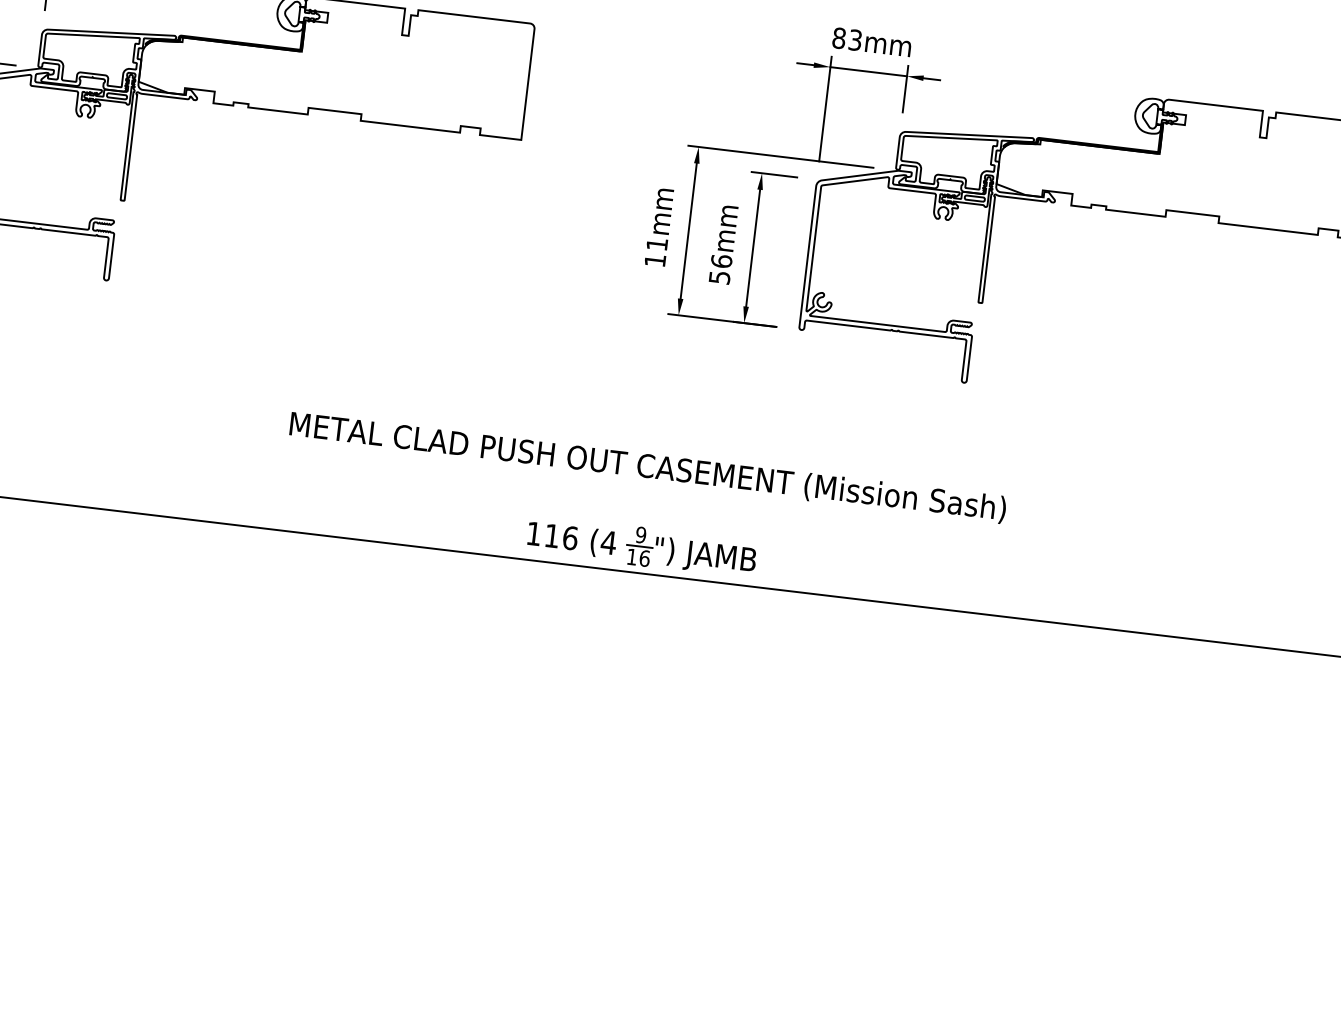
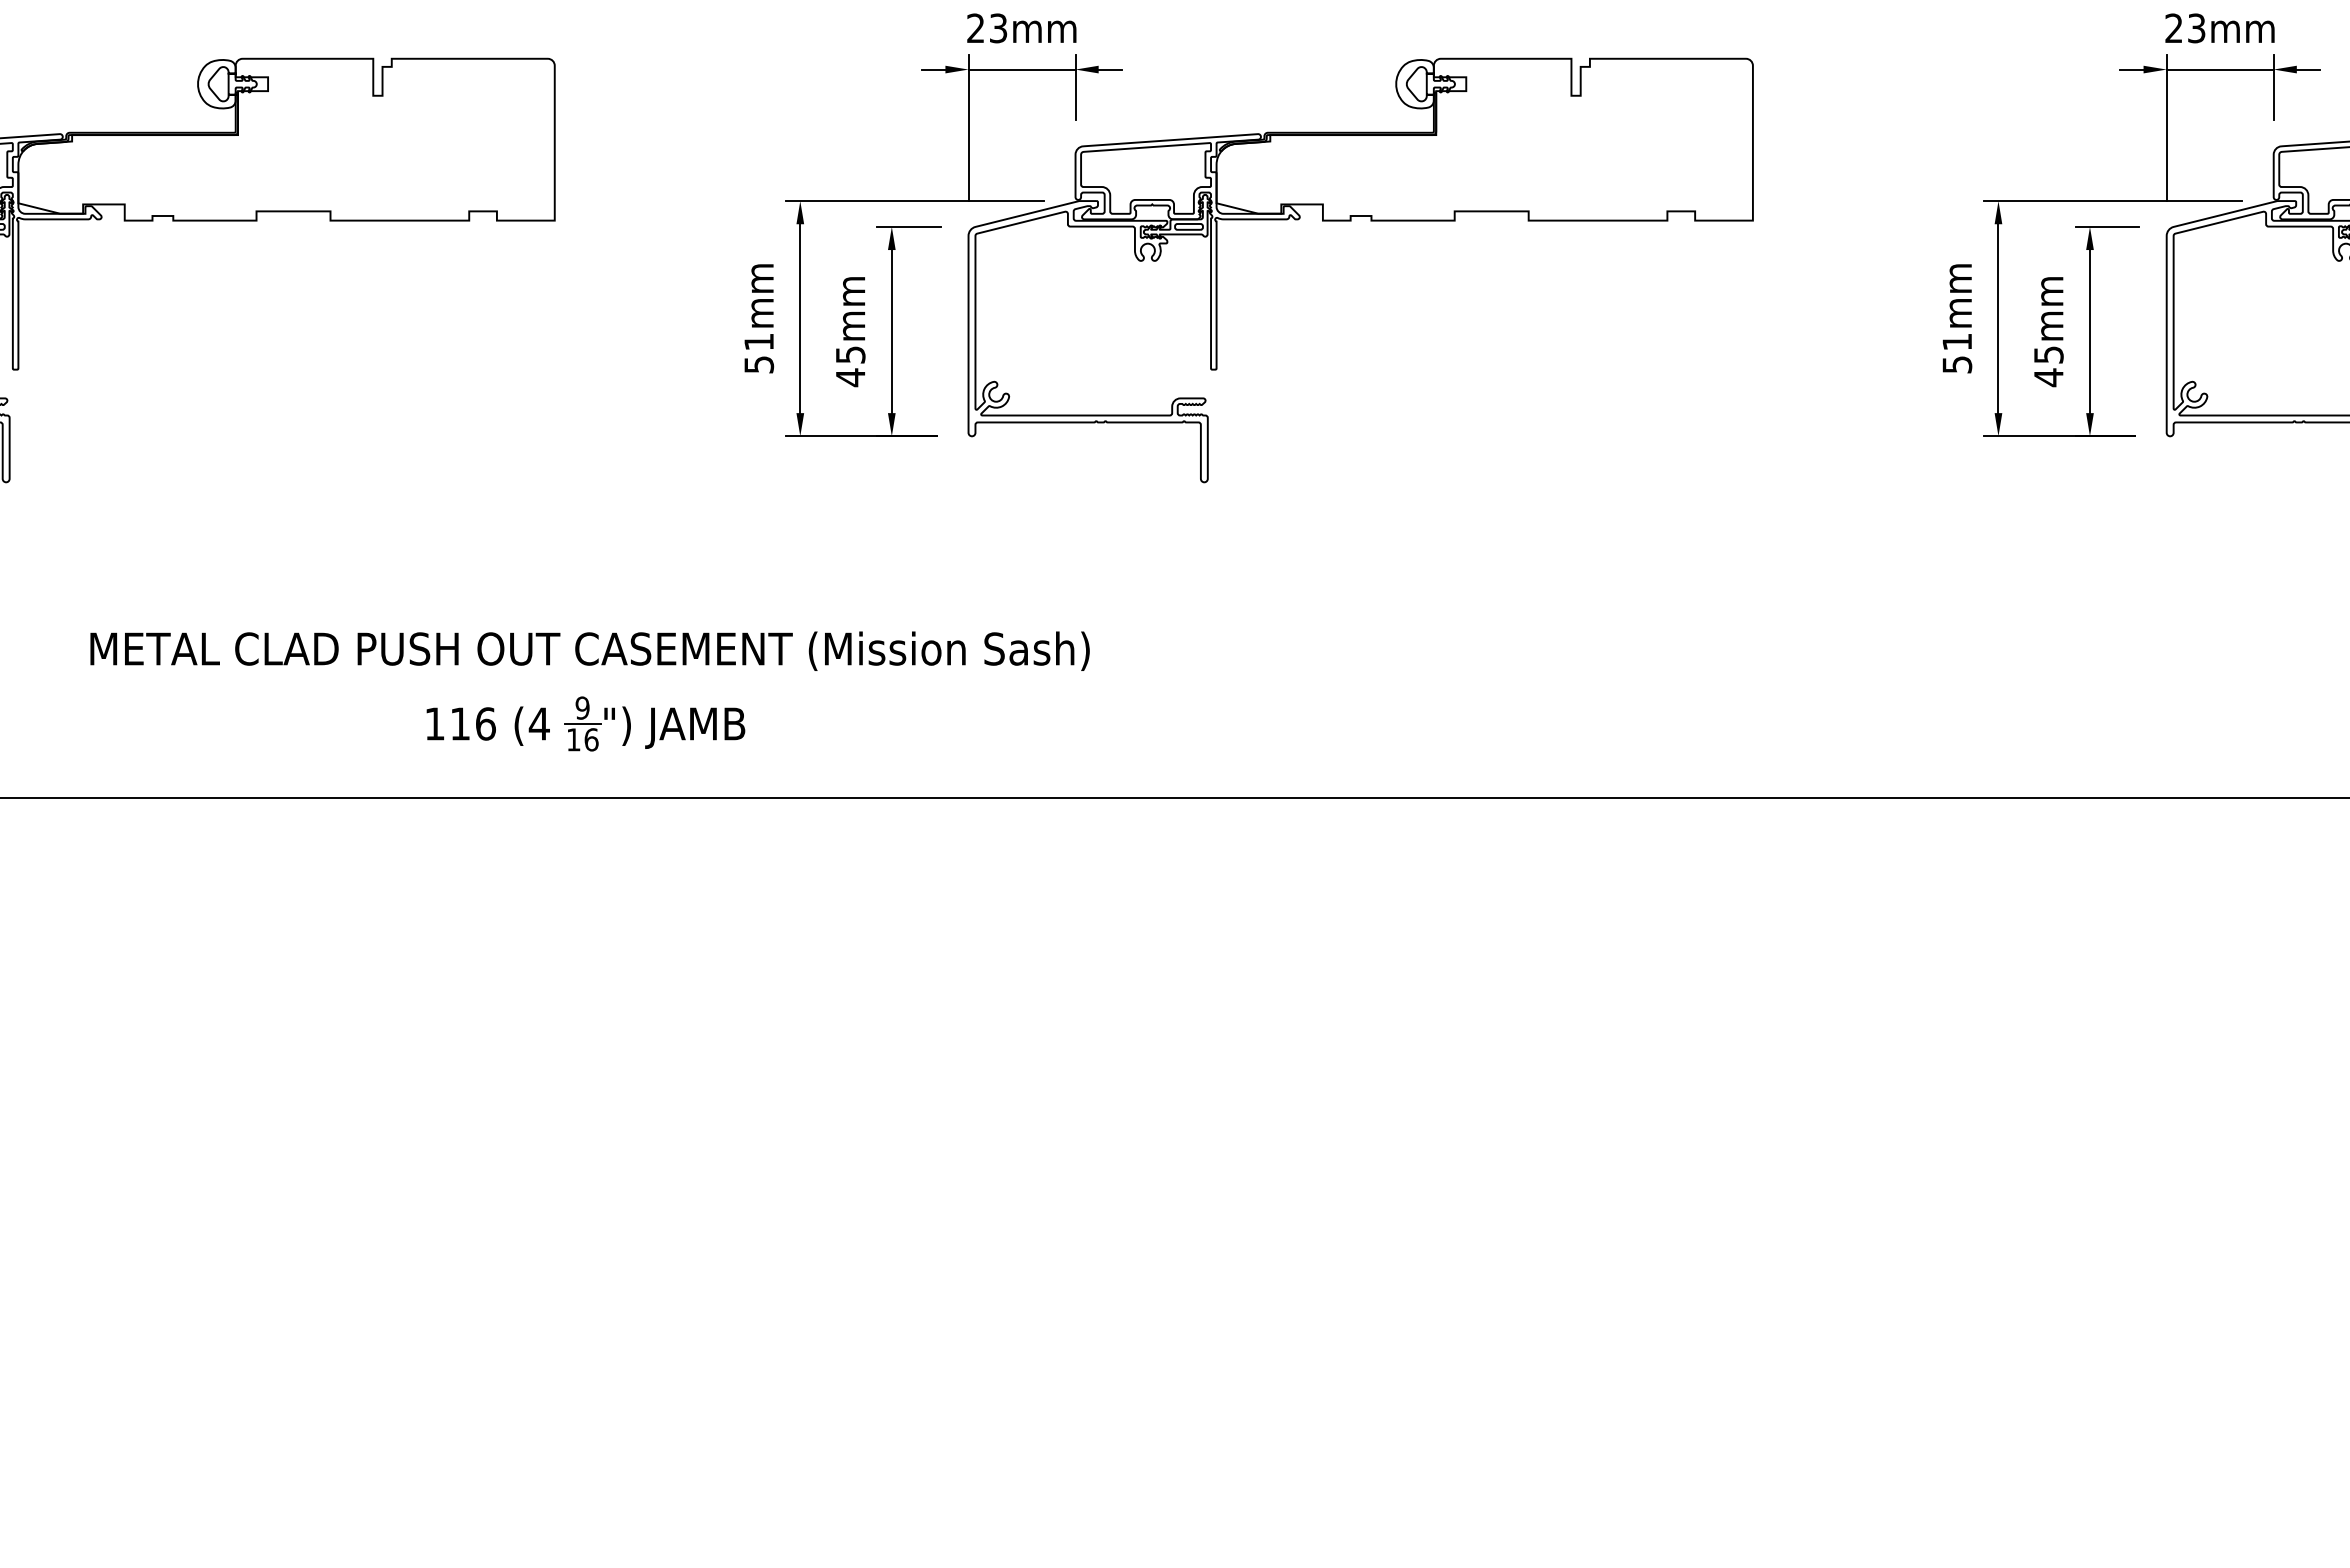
text: (838, 38) -> (975, 28), 83mm -> 23mm
text: (655, 260) -> (759, 364), 11mm -> 51mm
text: (720, 269) -> (850, 366), 56mm -> 45mm
text: (647, 467) -> (589, 650), moved
part: (641, 546) -> (585, 723), moved

